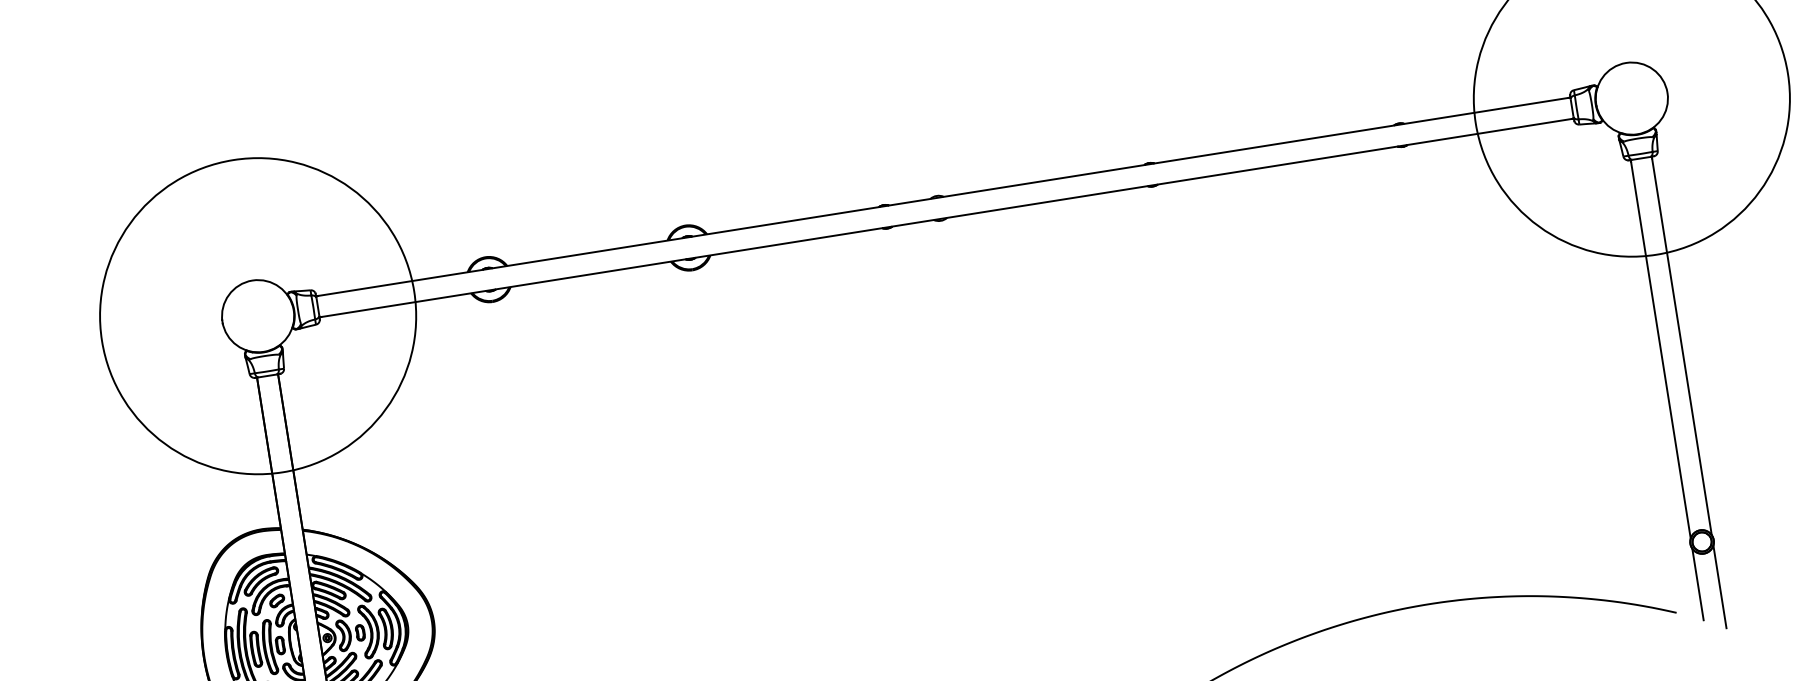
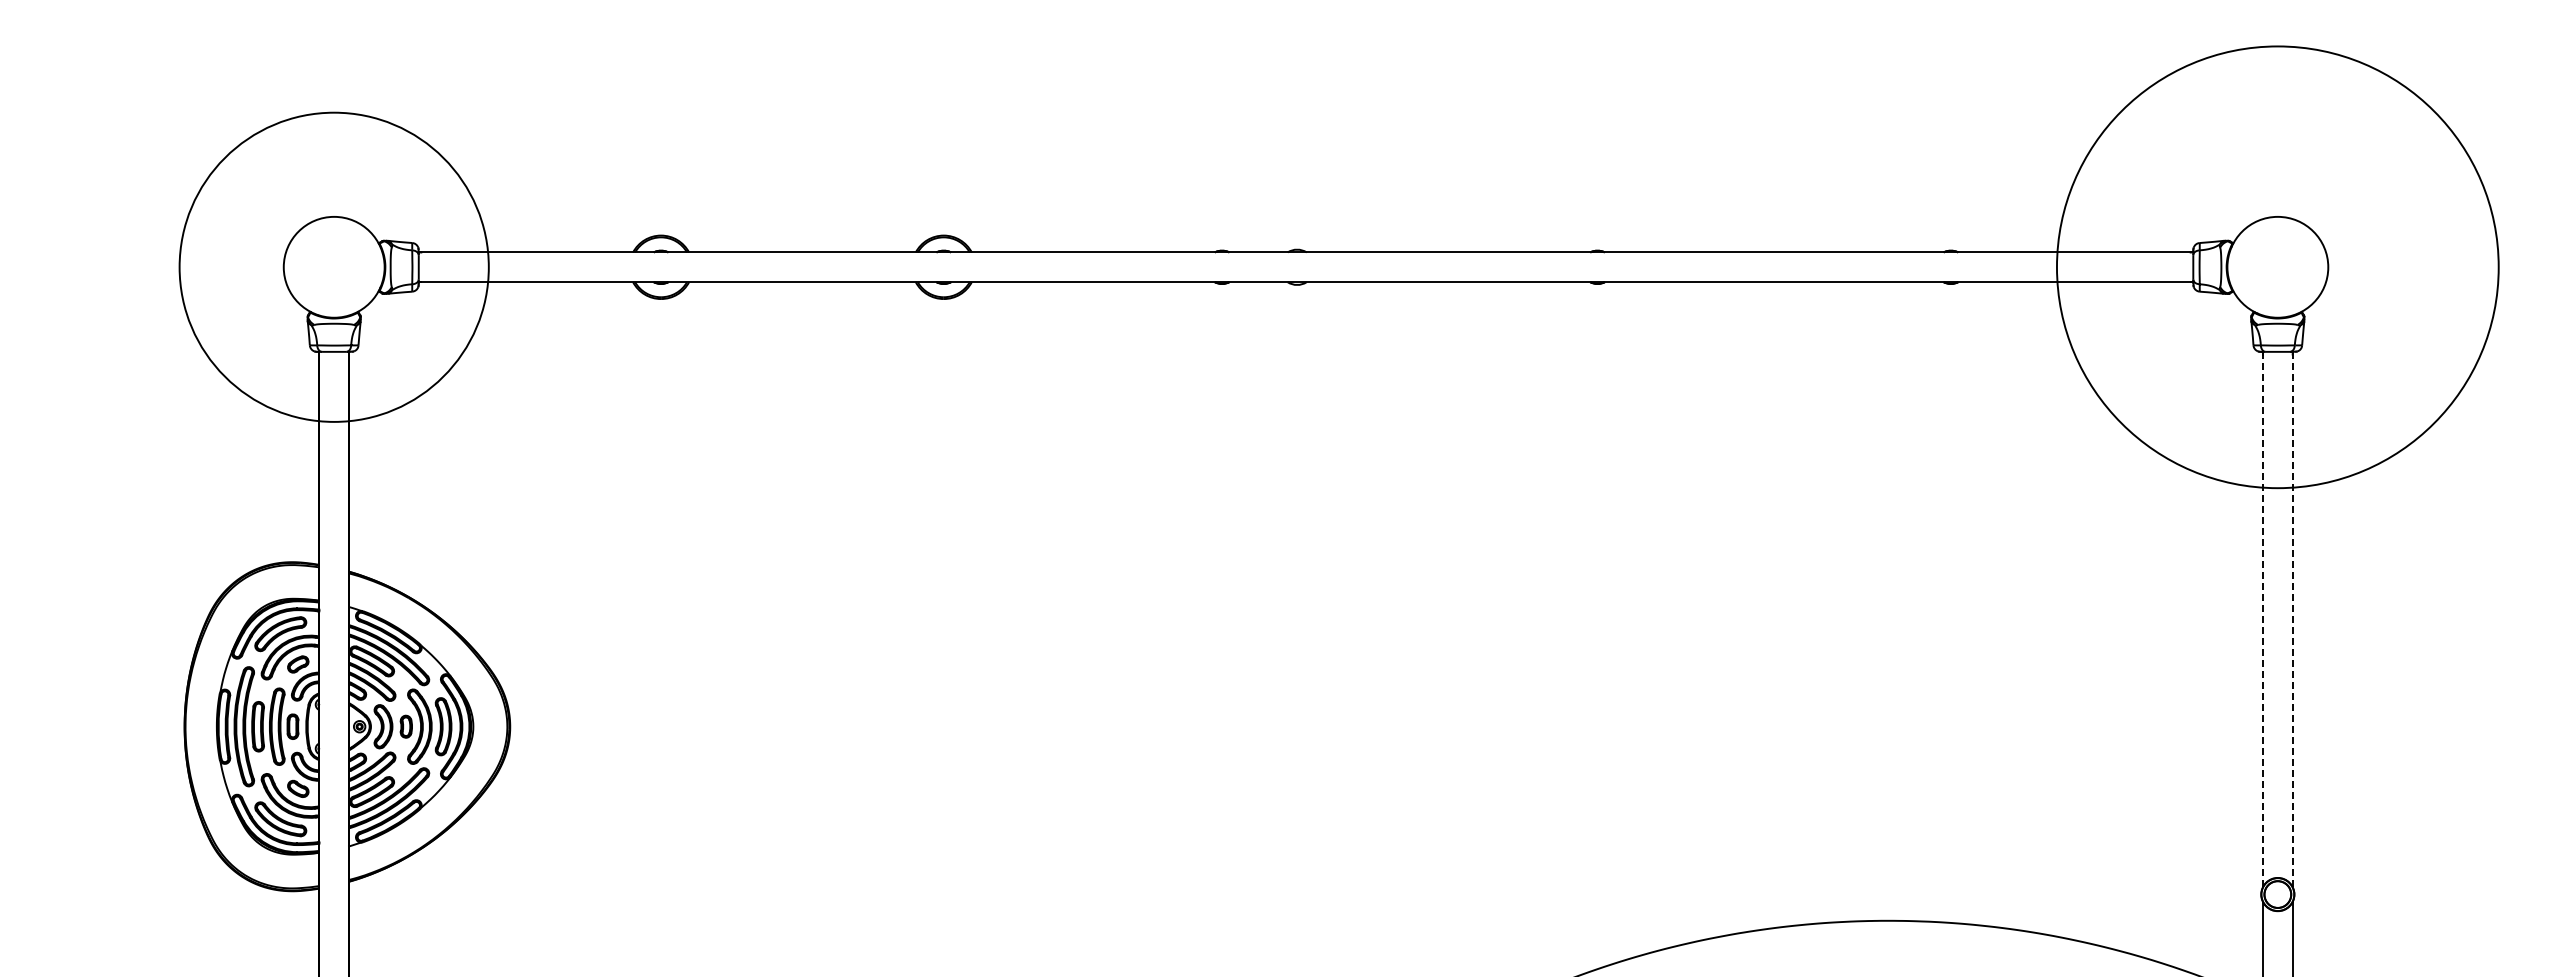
circle: (258, 316) -> (334, 267), size x0.7
line: (1681, 345) -> (2292, 619), solid -> dashed
line: (1660, 349) -> (2262, 619), solid -> dashed

